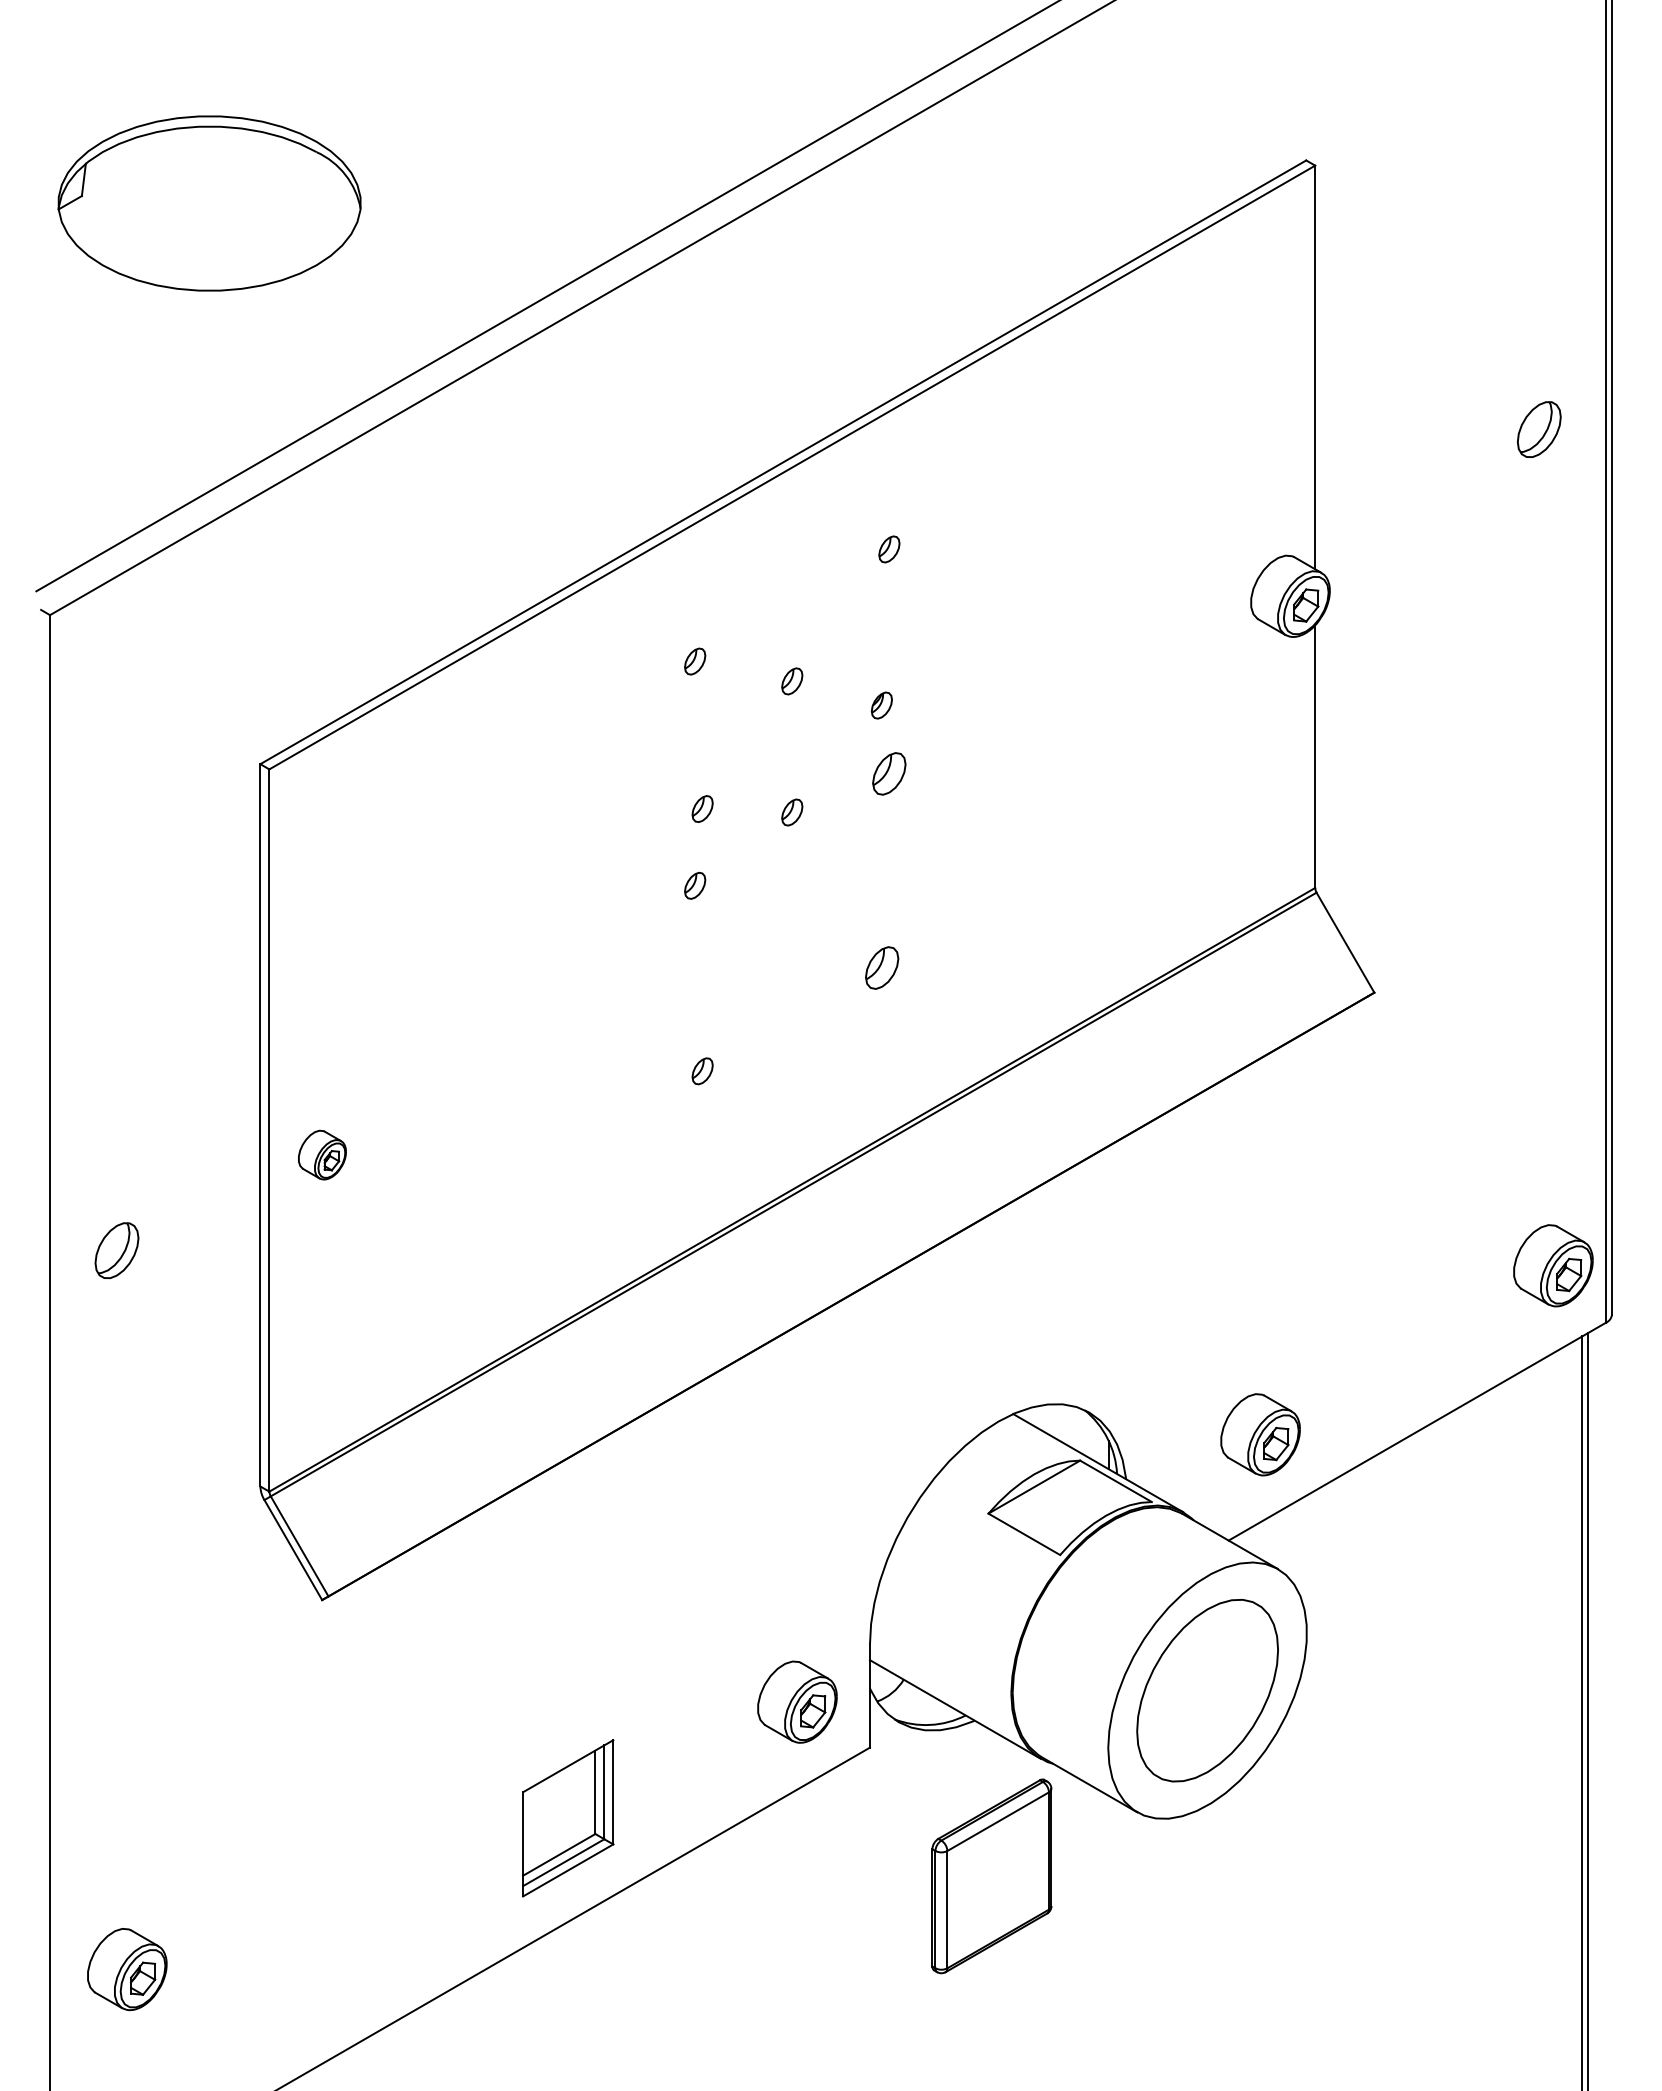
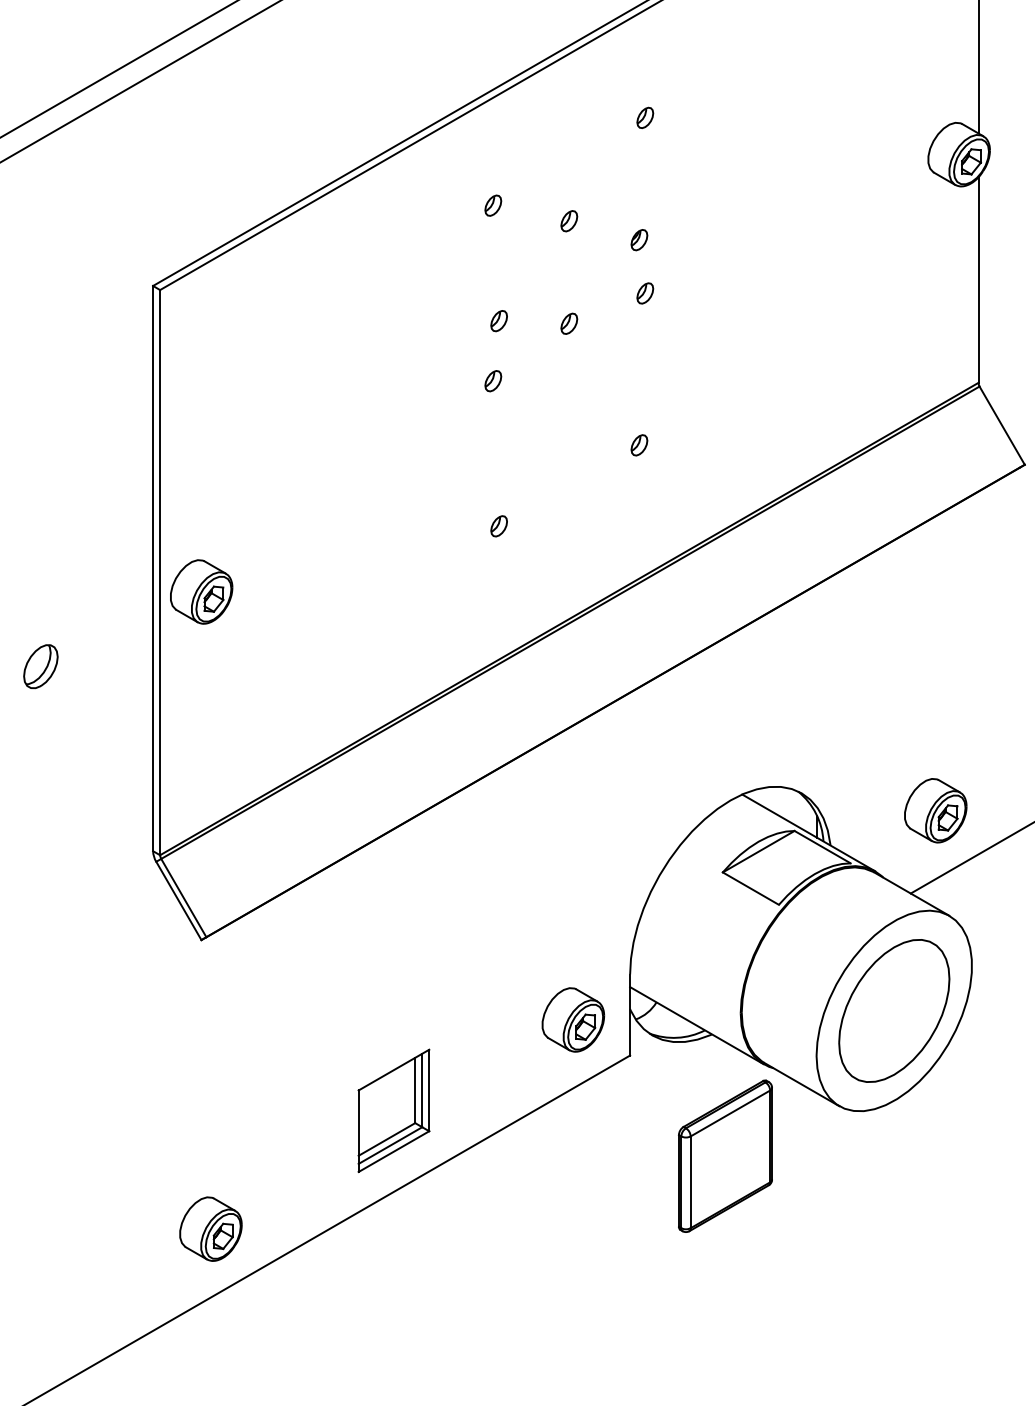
part: (889, 773) -> (645, 293), size x0.62
part: (881, 967) -> (639, 445), size x0.62
part: (322, 1154) -> (201, 591), size x1.67
part: (127, 1969) -> (211, 1229), moved

